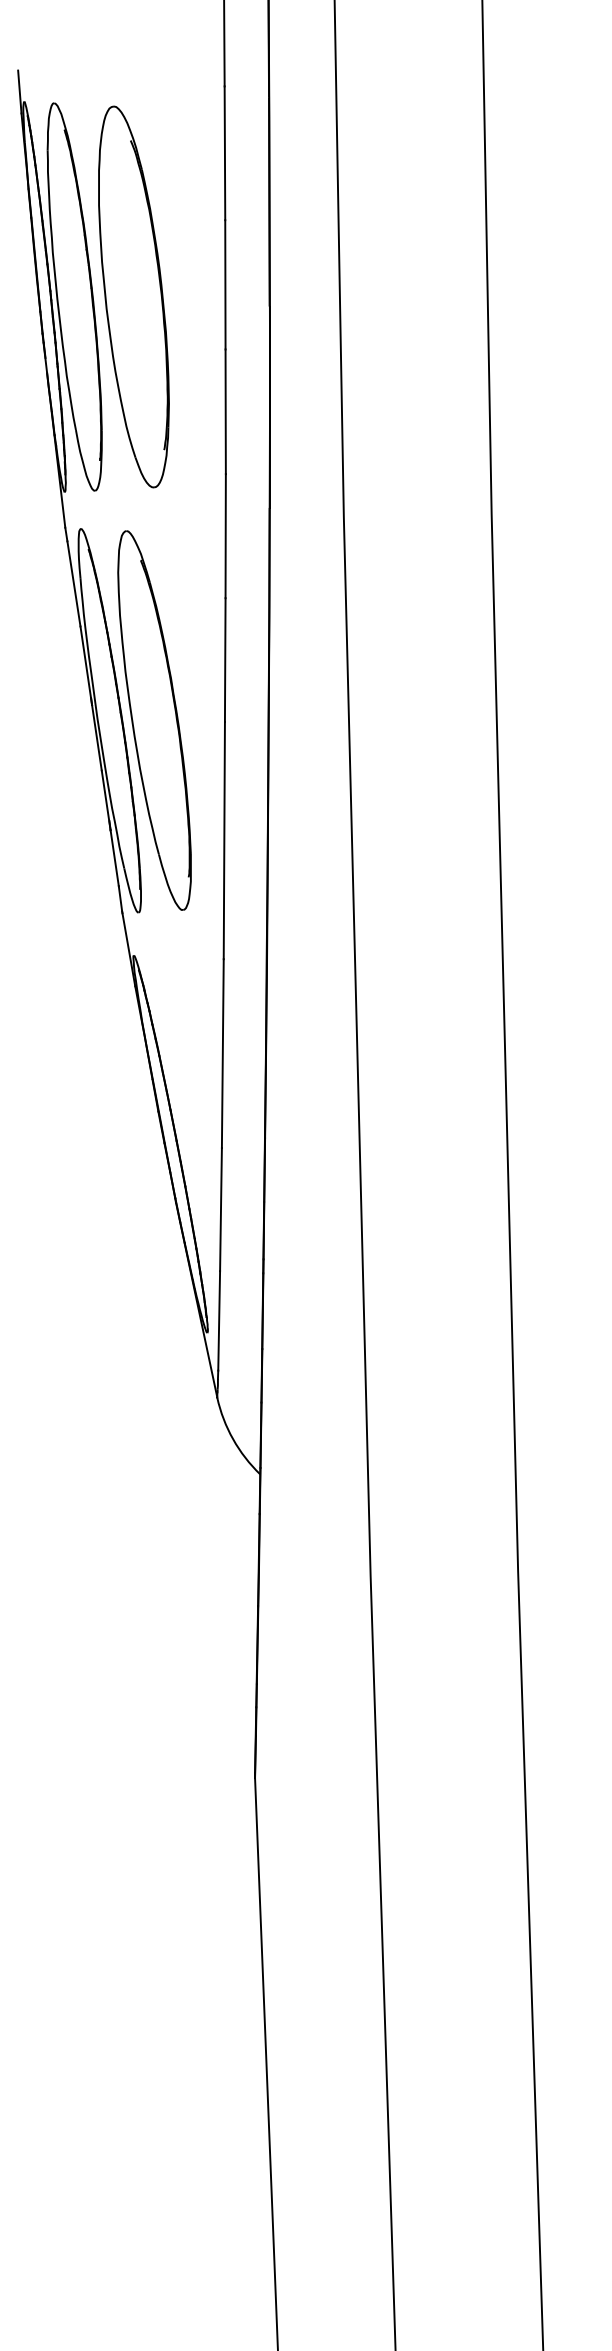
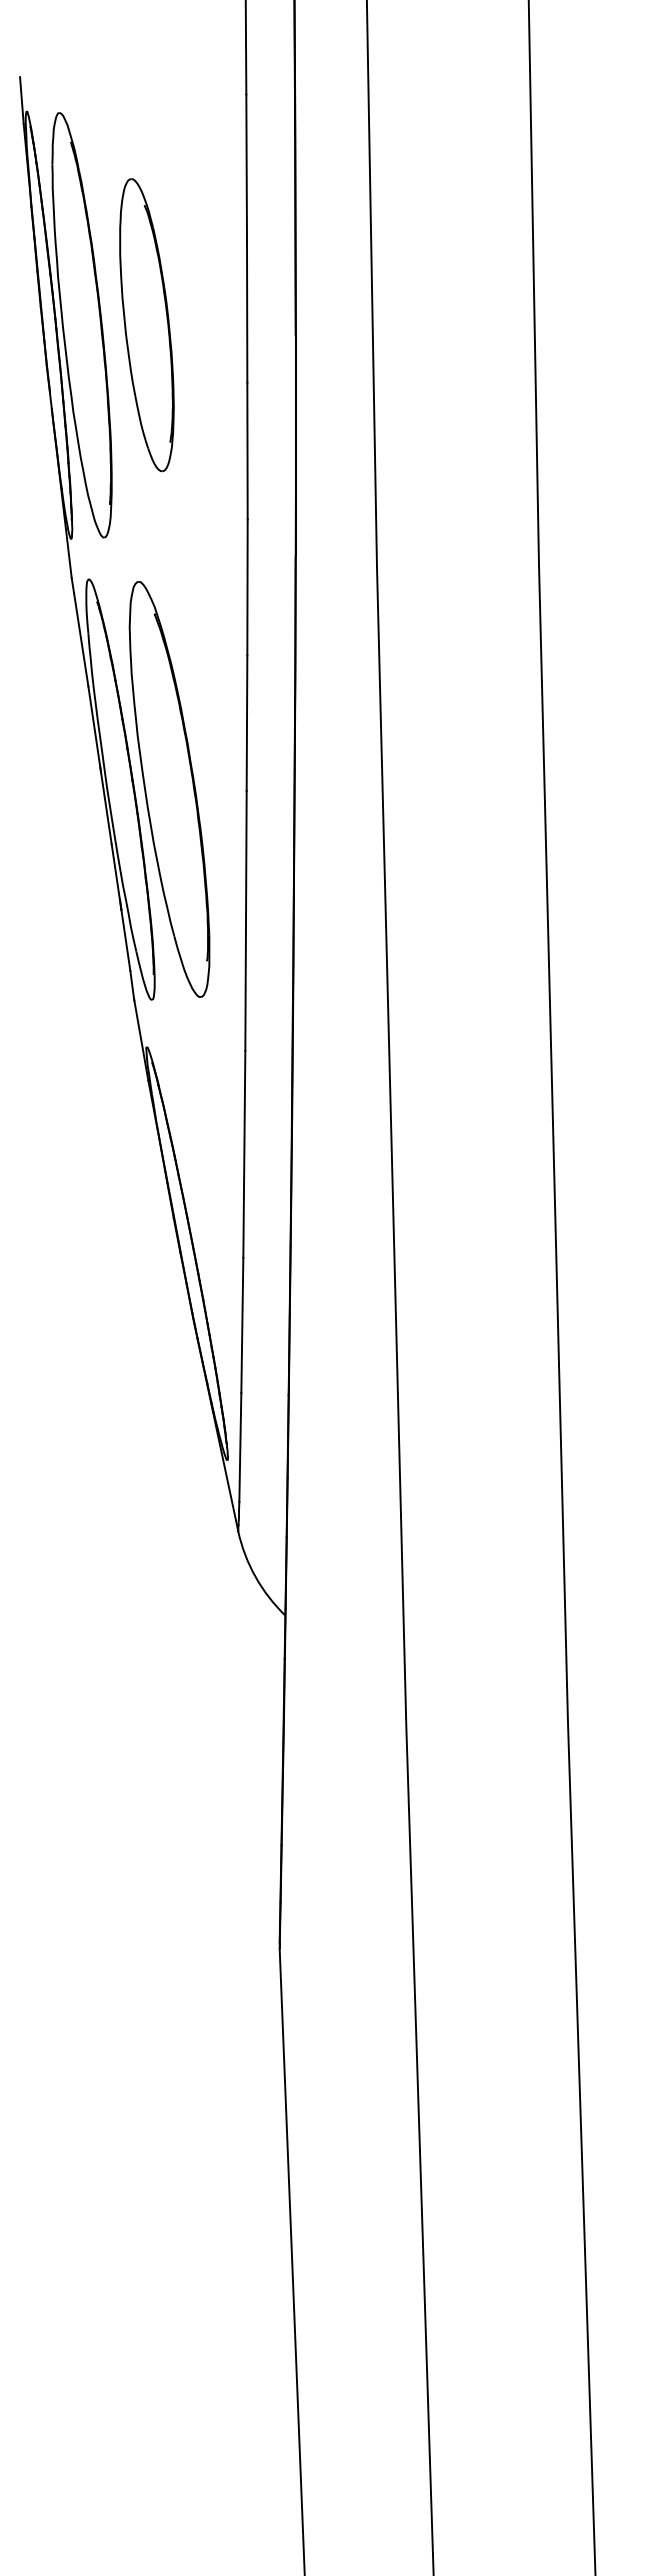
part: (133, 296) -> (146, 324), size x0.7

